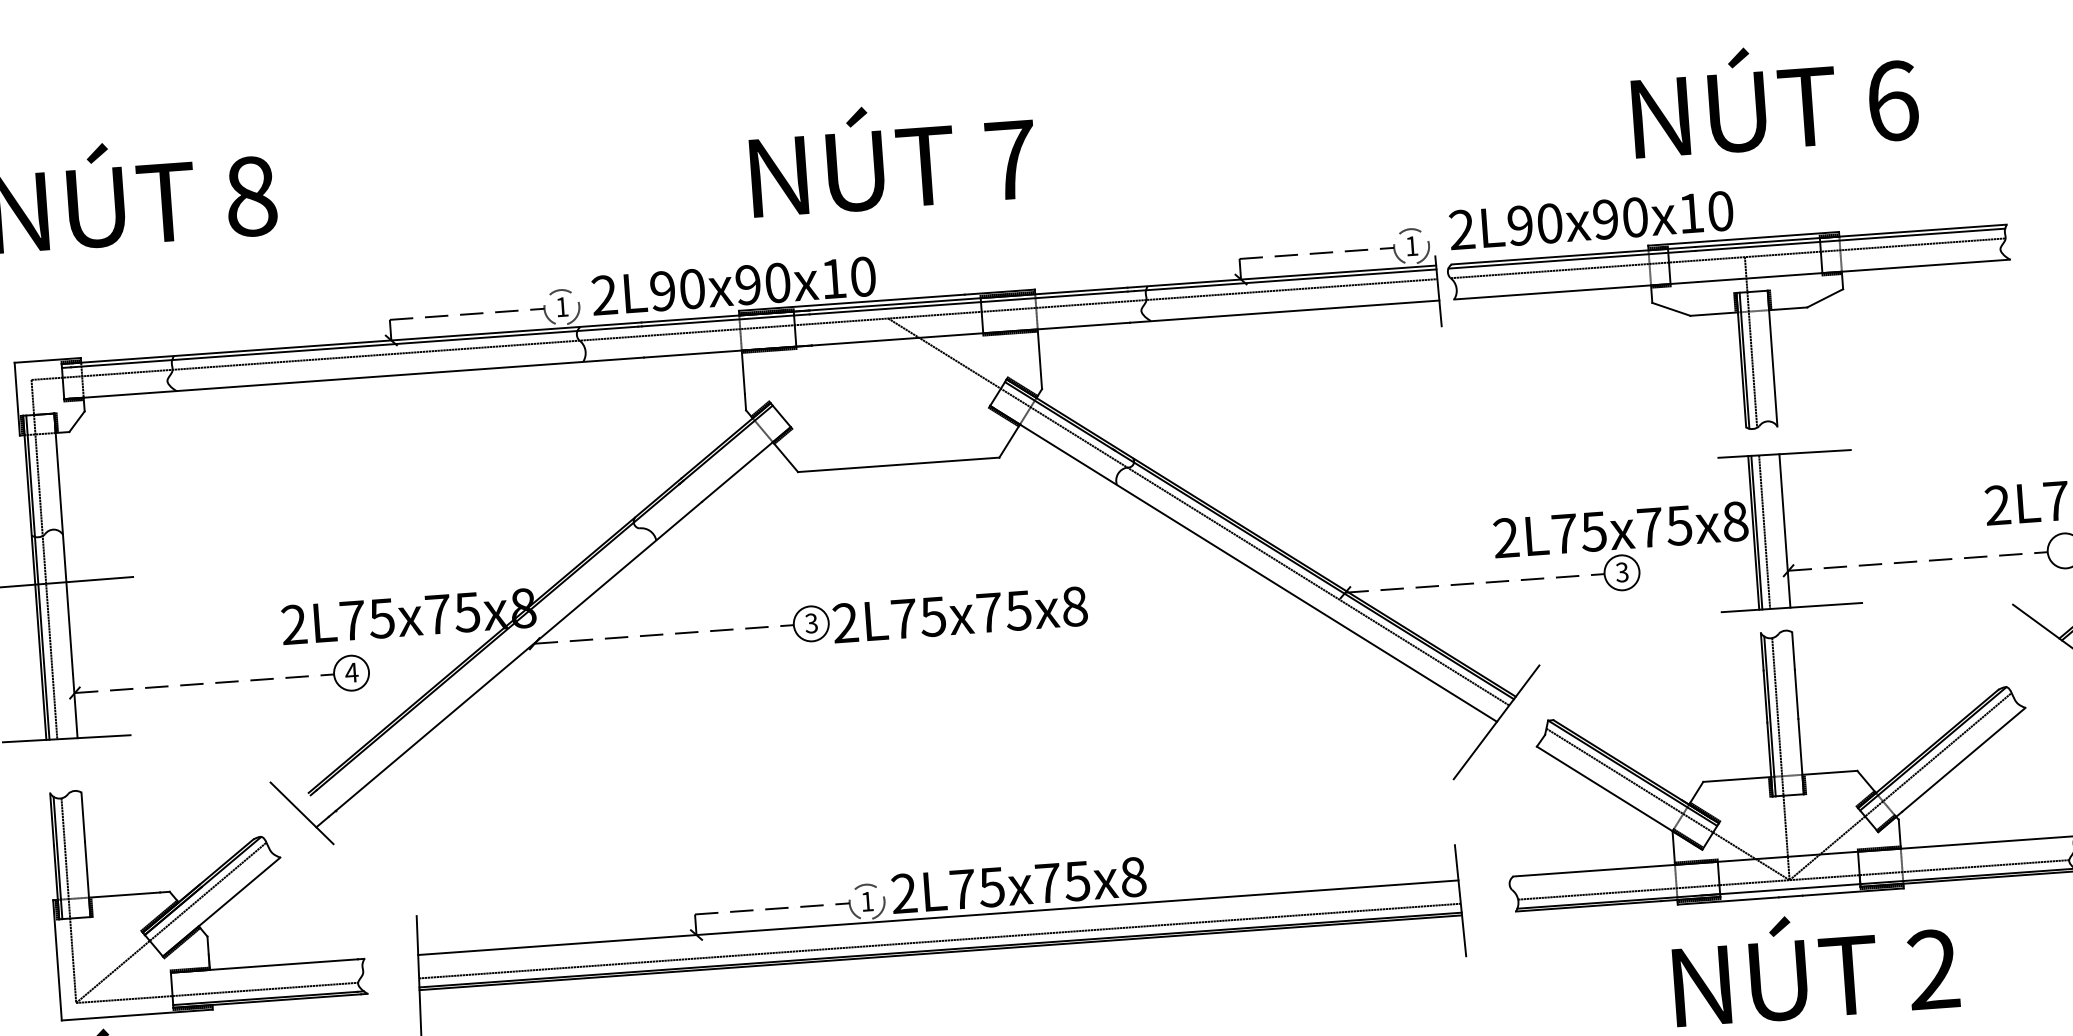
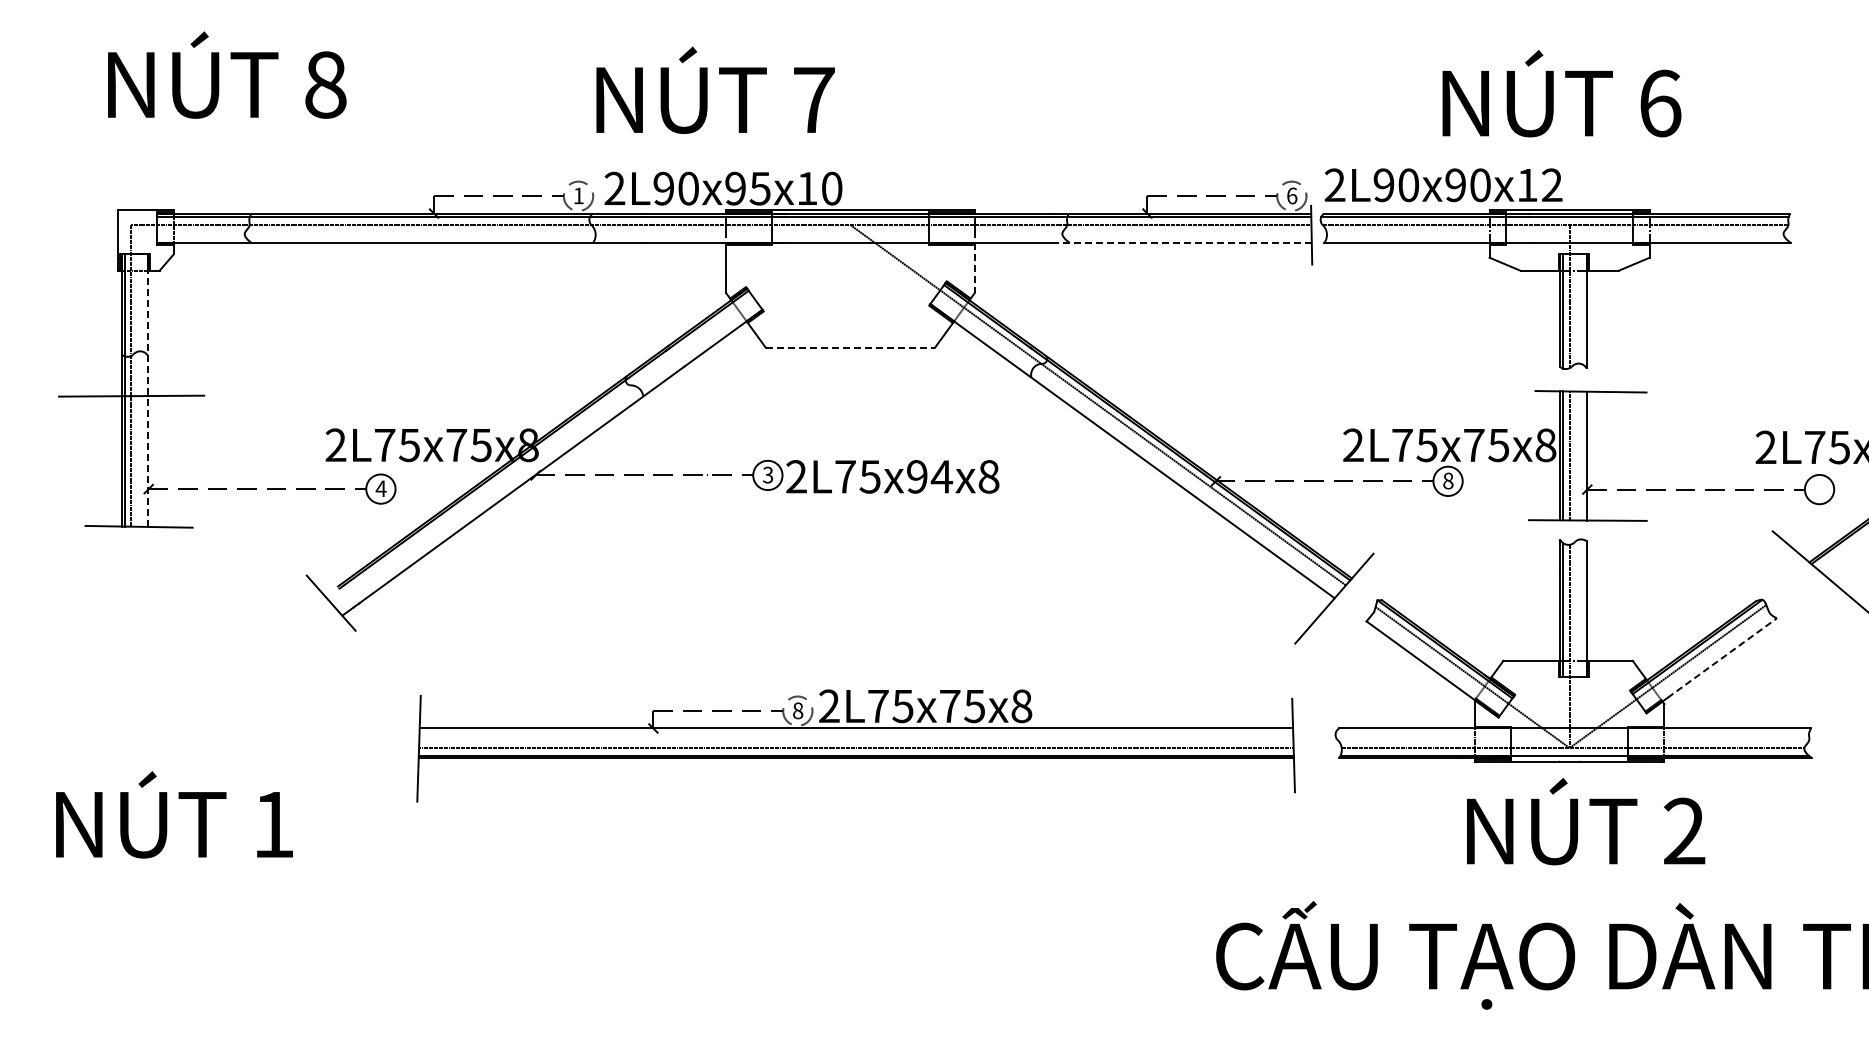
text: (1774, 97) -> (1561, 93), moved
text: (892, 156) -> (715, 89), moved
text: (1721, 211) -> (1552, 185), 2L90x90x10 -> 2L90x90x12
text: (1412, 245) -> (1292, 195), 1 -> 6
text: (776, 282) -> (759, 188), 2L90x90x10 -> 2L90x95x10
line: (1284, 312) -> (1181, 243), solid -> dashed
line: (1039, 359) -> (974, 268), solid -> dashed
line: (898, 464) -> (850, 347), solid -> dashed
text: (1622, 571) -> (1448, 480), 3 -> 8
line: (66, 575) -> (148, 390), solid -> dashed
text: (1005, 611) -> (930, 476), 2L75x75x8 -> 2L75x94x8
line: (1964, 760) -> (1722, 658), solid -> dashed
part: (206, 895) -> (246, 666), removed
text: (867, 901) -> (798, 710), 1 -> 8

